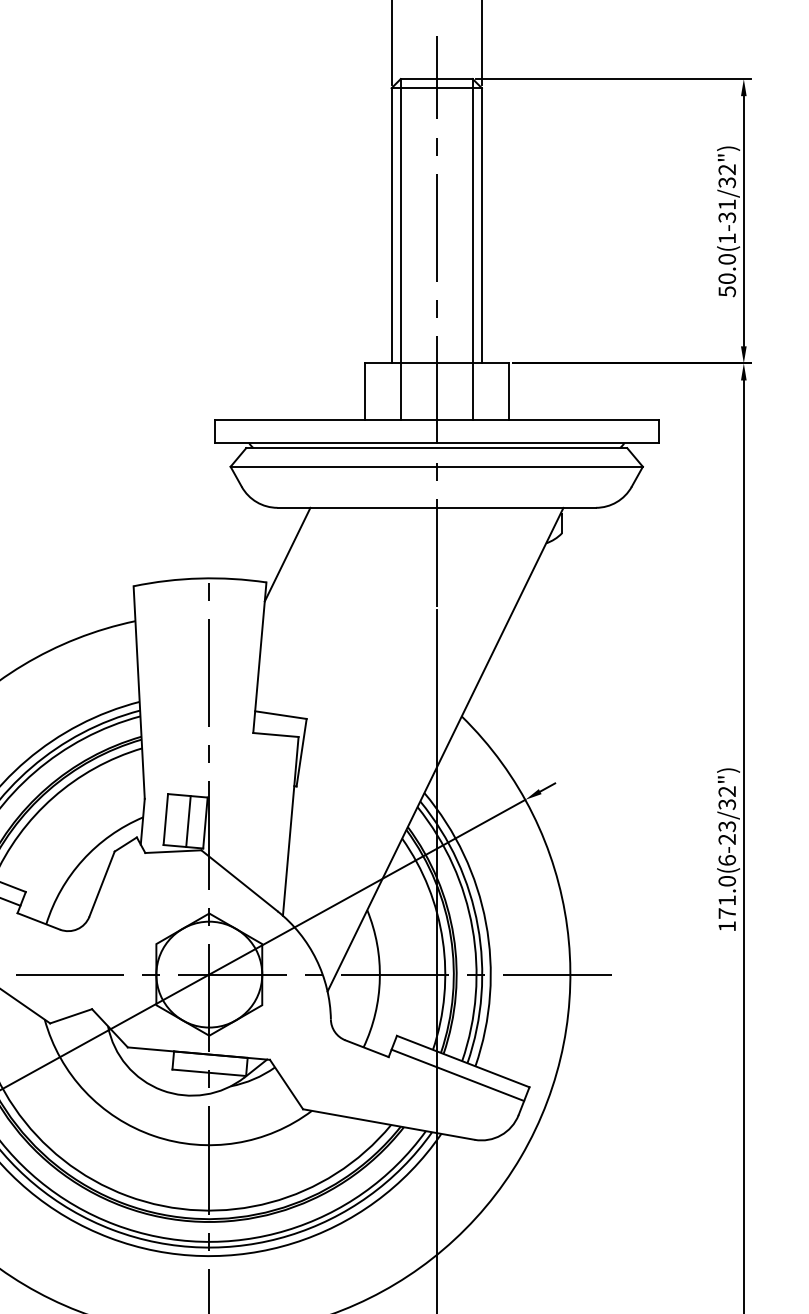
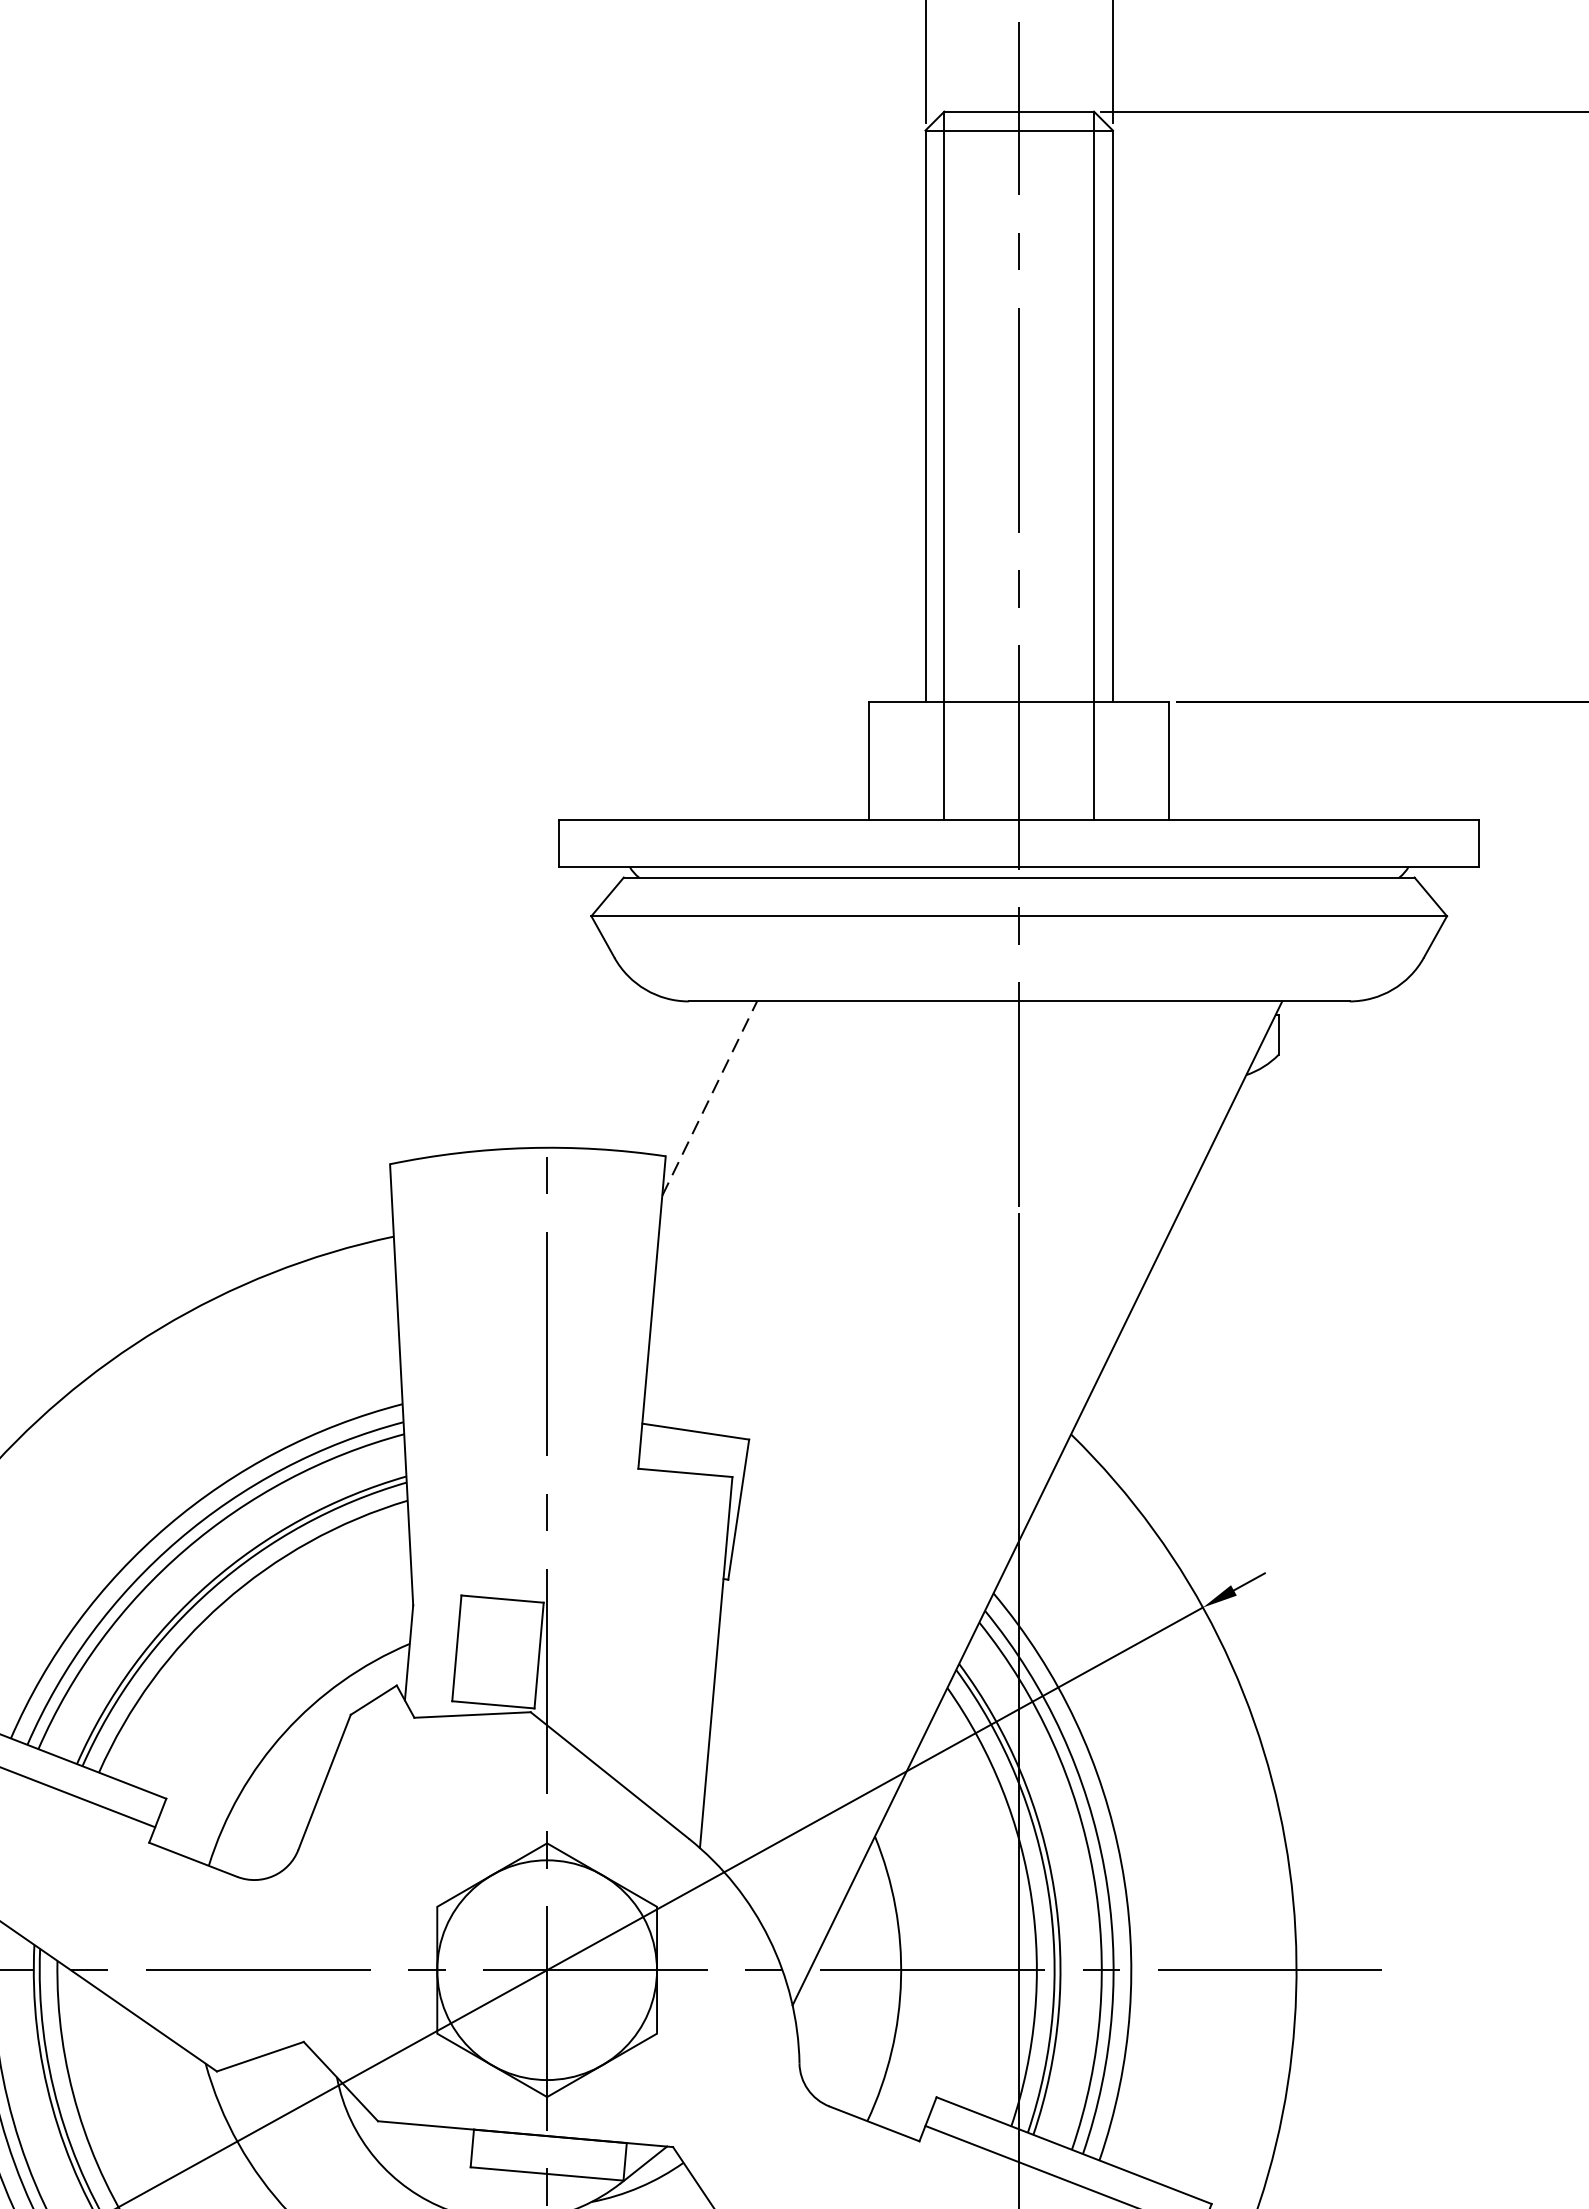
line: (287, 554) -> (709, 1098), solid -> dashed
line: (188, 821) -> (503, 1652), removed

